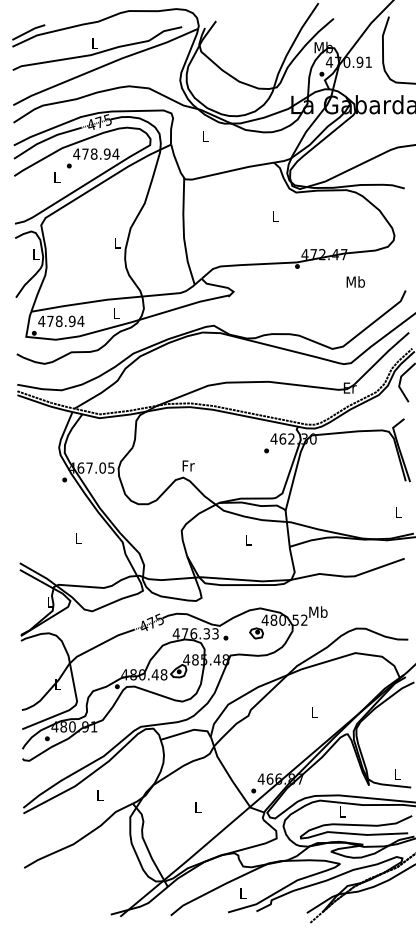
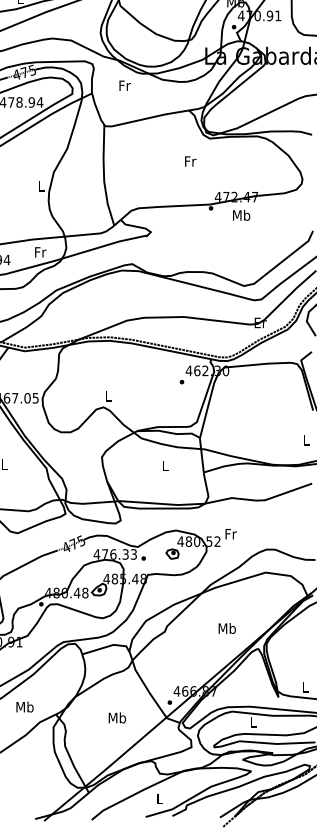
text: (206, 136) -> (125, 85), L -> Fr
text: (275, 216) -> (190, 161), L -> Fr
text: (355, 281) -> (241, 214), moved
text: (116, 312) -> (40, 251), L -> Fr
text: (188, 465) -> (108, 395), Fr -> L
text: (318, 611) -> (230, 533), Mb -> Fr
text: (314, 712) -> (227, 628), L -> Mb
text: (99, 795) -> (24, 706), L -> Mb
text: (197, 807) -> (116, 718), L -> Mb

